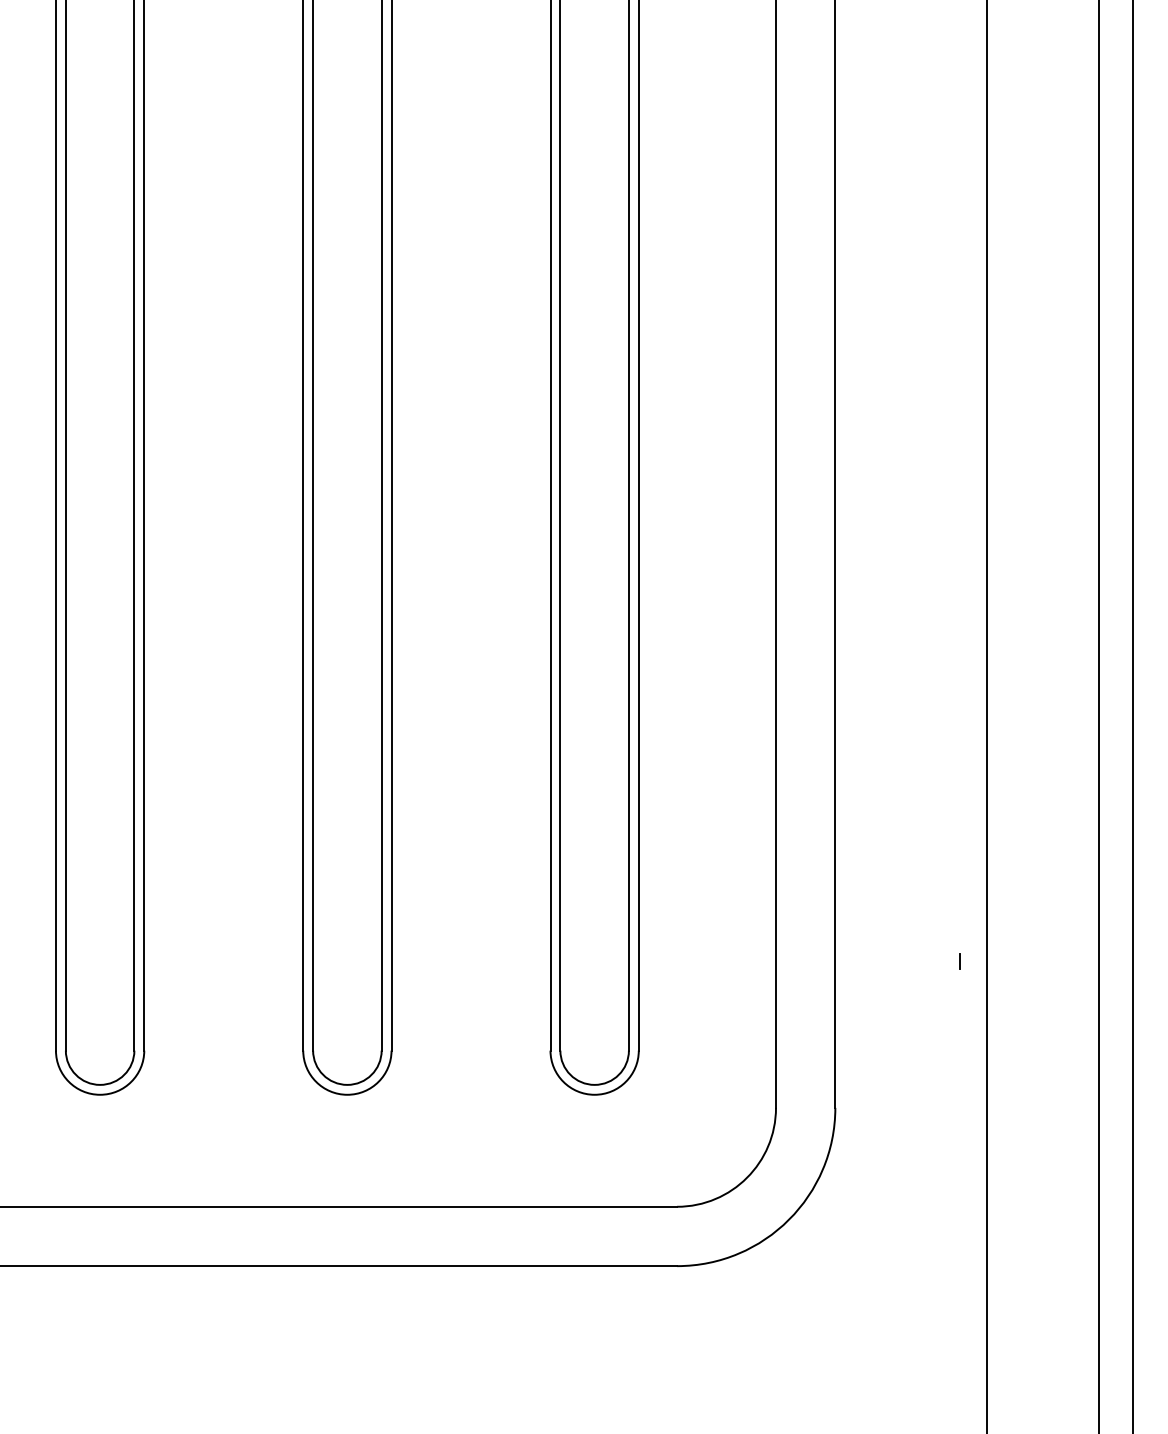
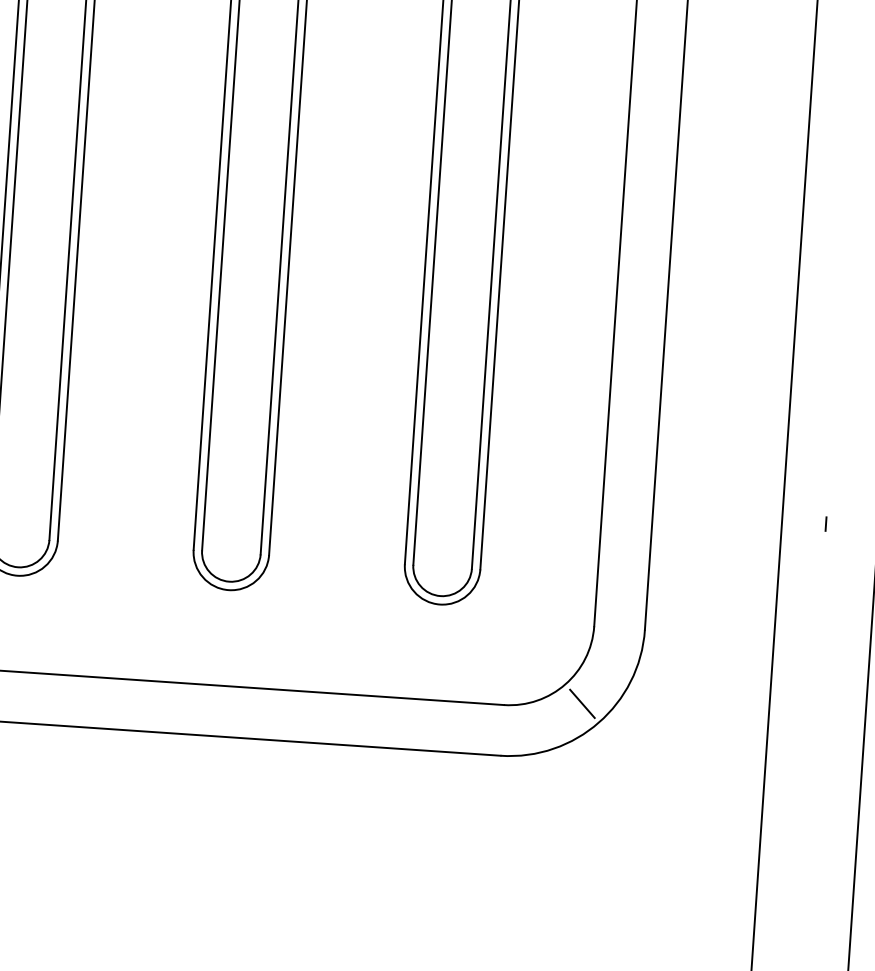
line: (959, 961) -> (825, 524), moved
line: (767, 1198) -> (581, 703), added

